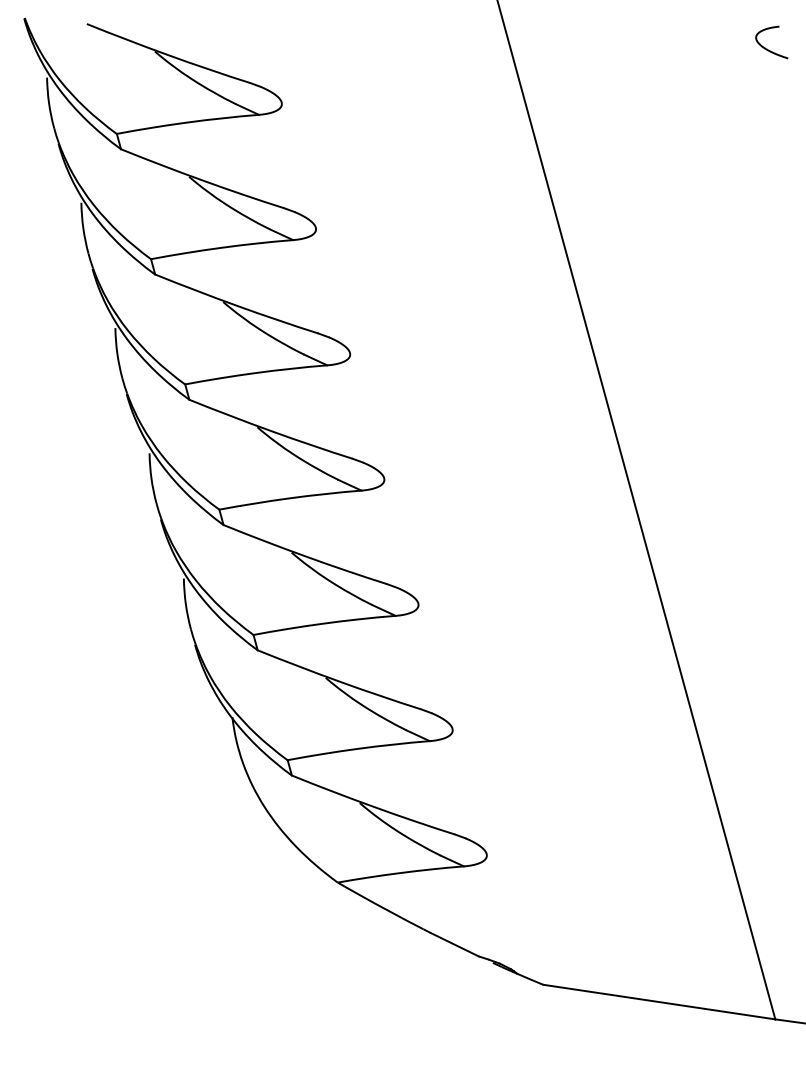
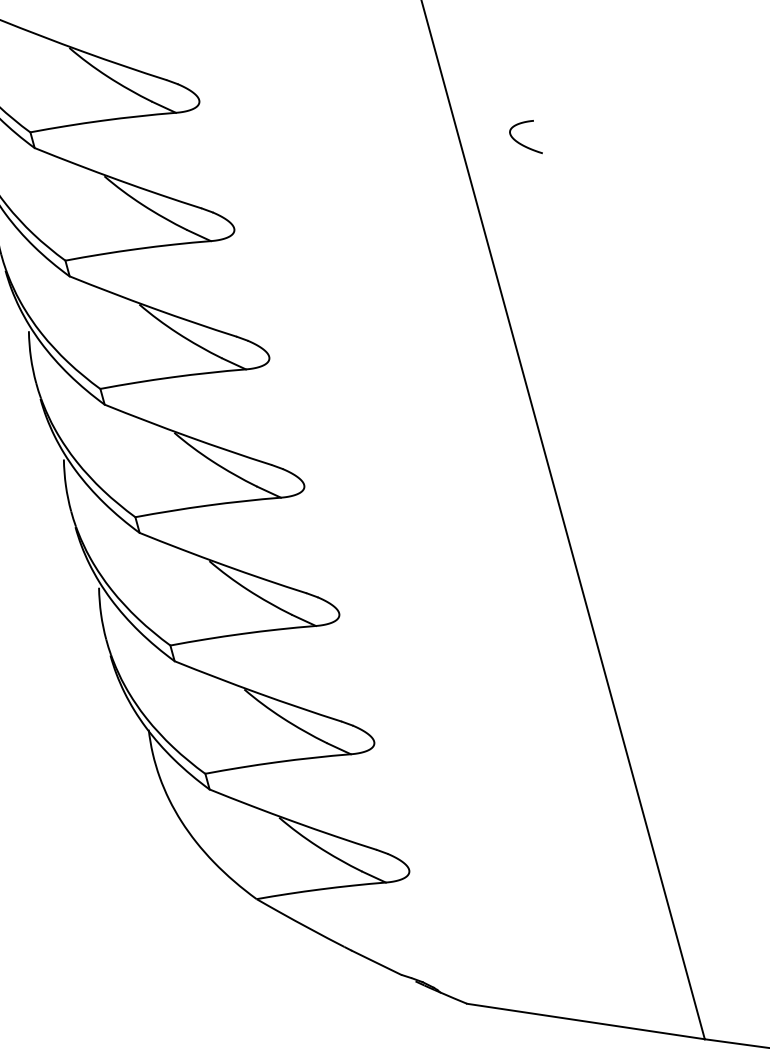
curve: (767, 48) -> (521, 143), moved

